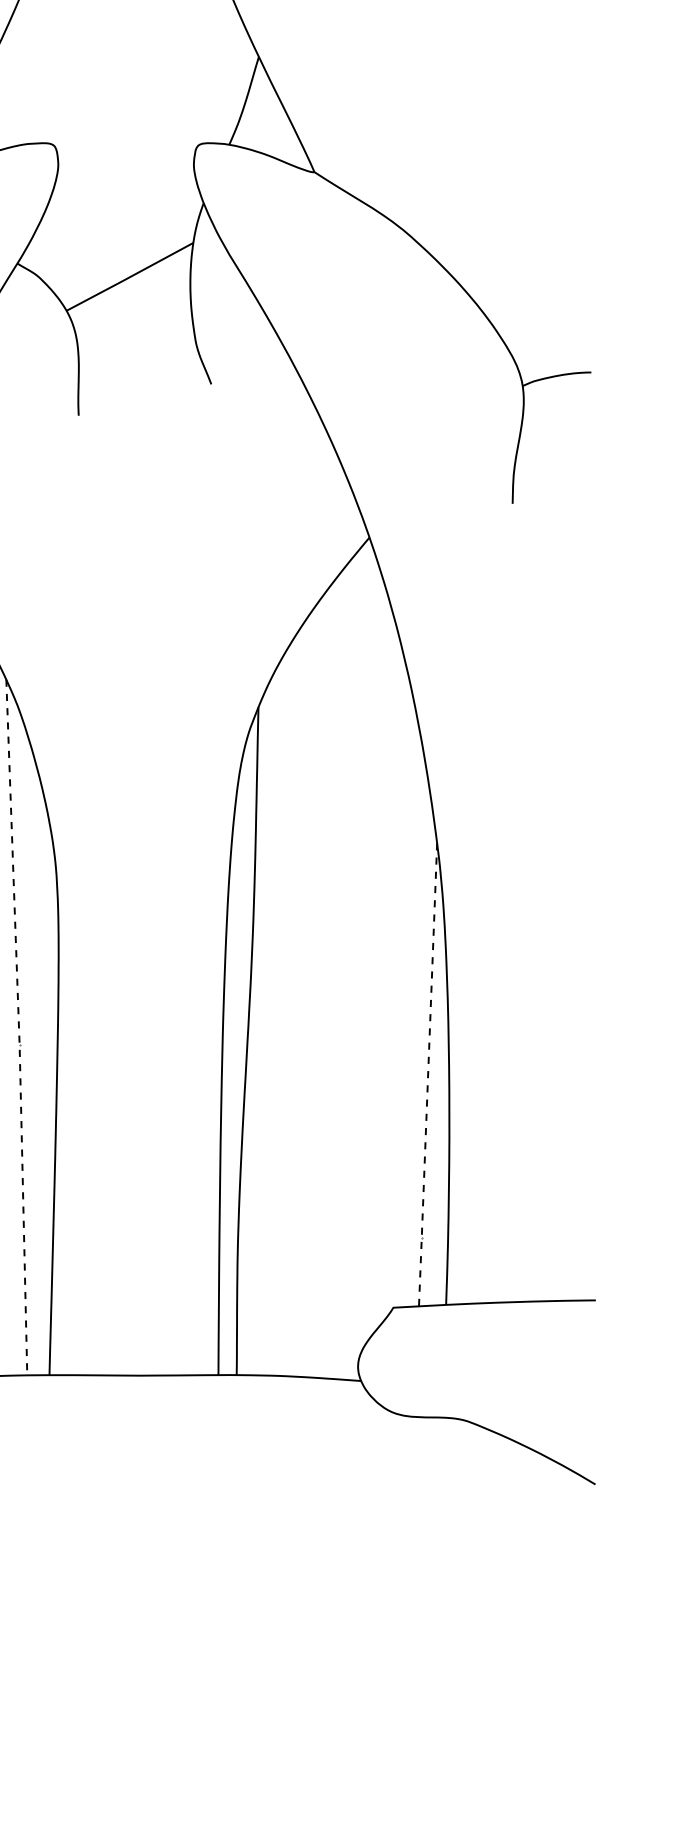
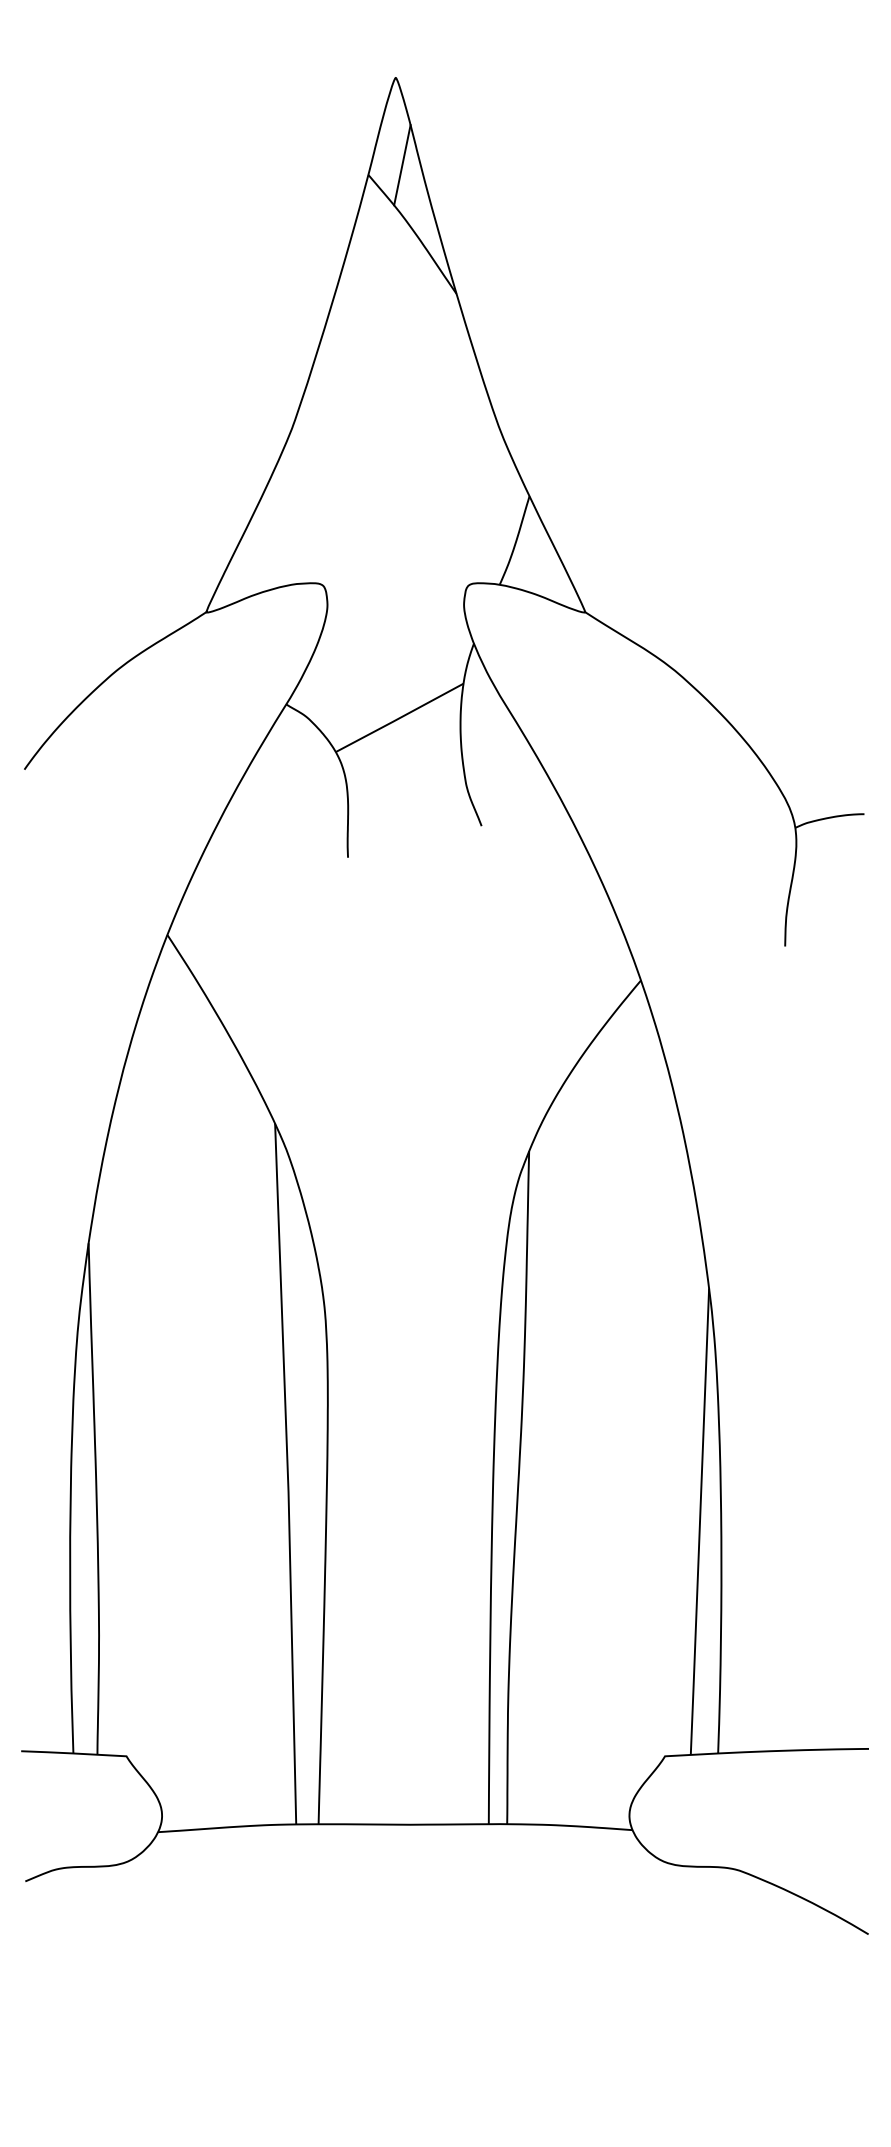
line: (18, 1028) -> (287, 1475), dashed -> solid
line: (427, 1076) -> (699, 1523), dashed -> solid

